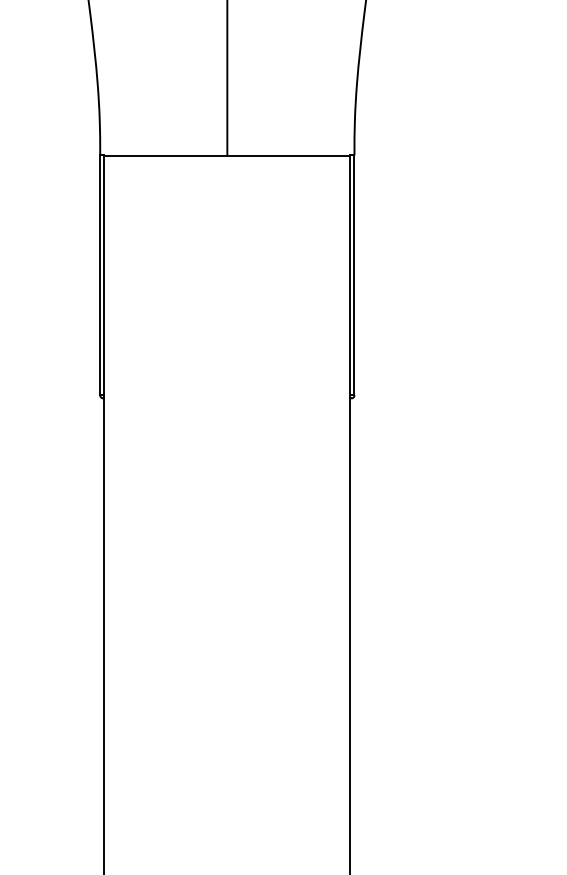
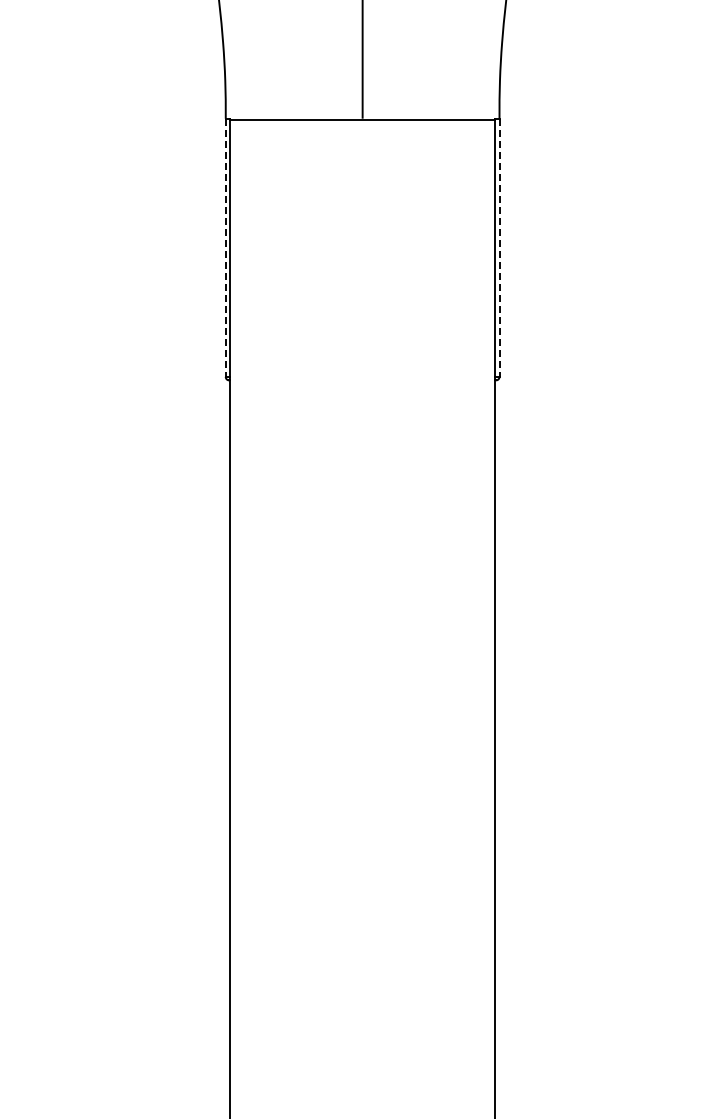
line: (99, 275) -> (225, 248), solid -> dashed
line: (354, 275) -> (499, 248), solid -> dashed

